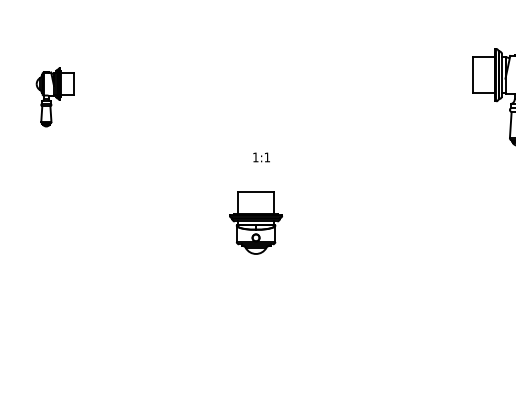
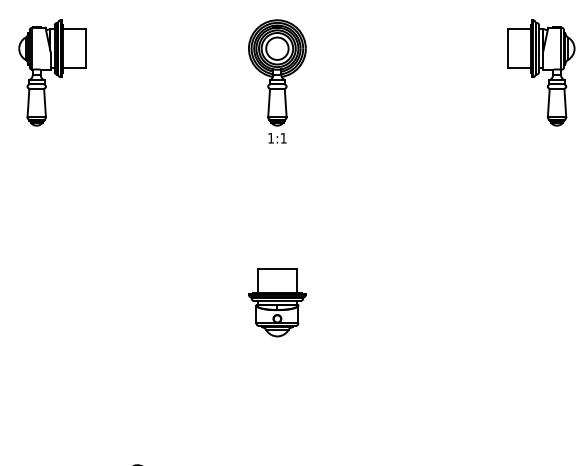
part: (55, 97) -> (52, 72), size x1.67
part: (261, 97) -> (277, 72), added
part: (256, 222) -> (277, 302), moved

